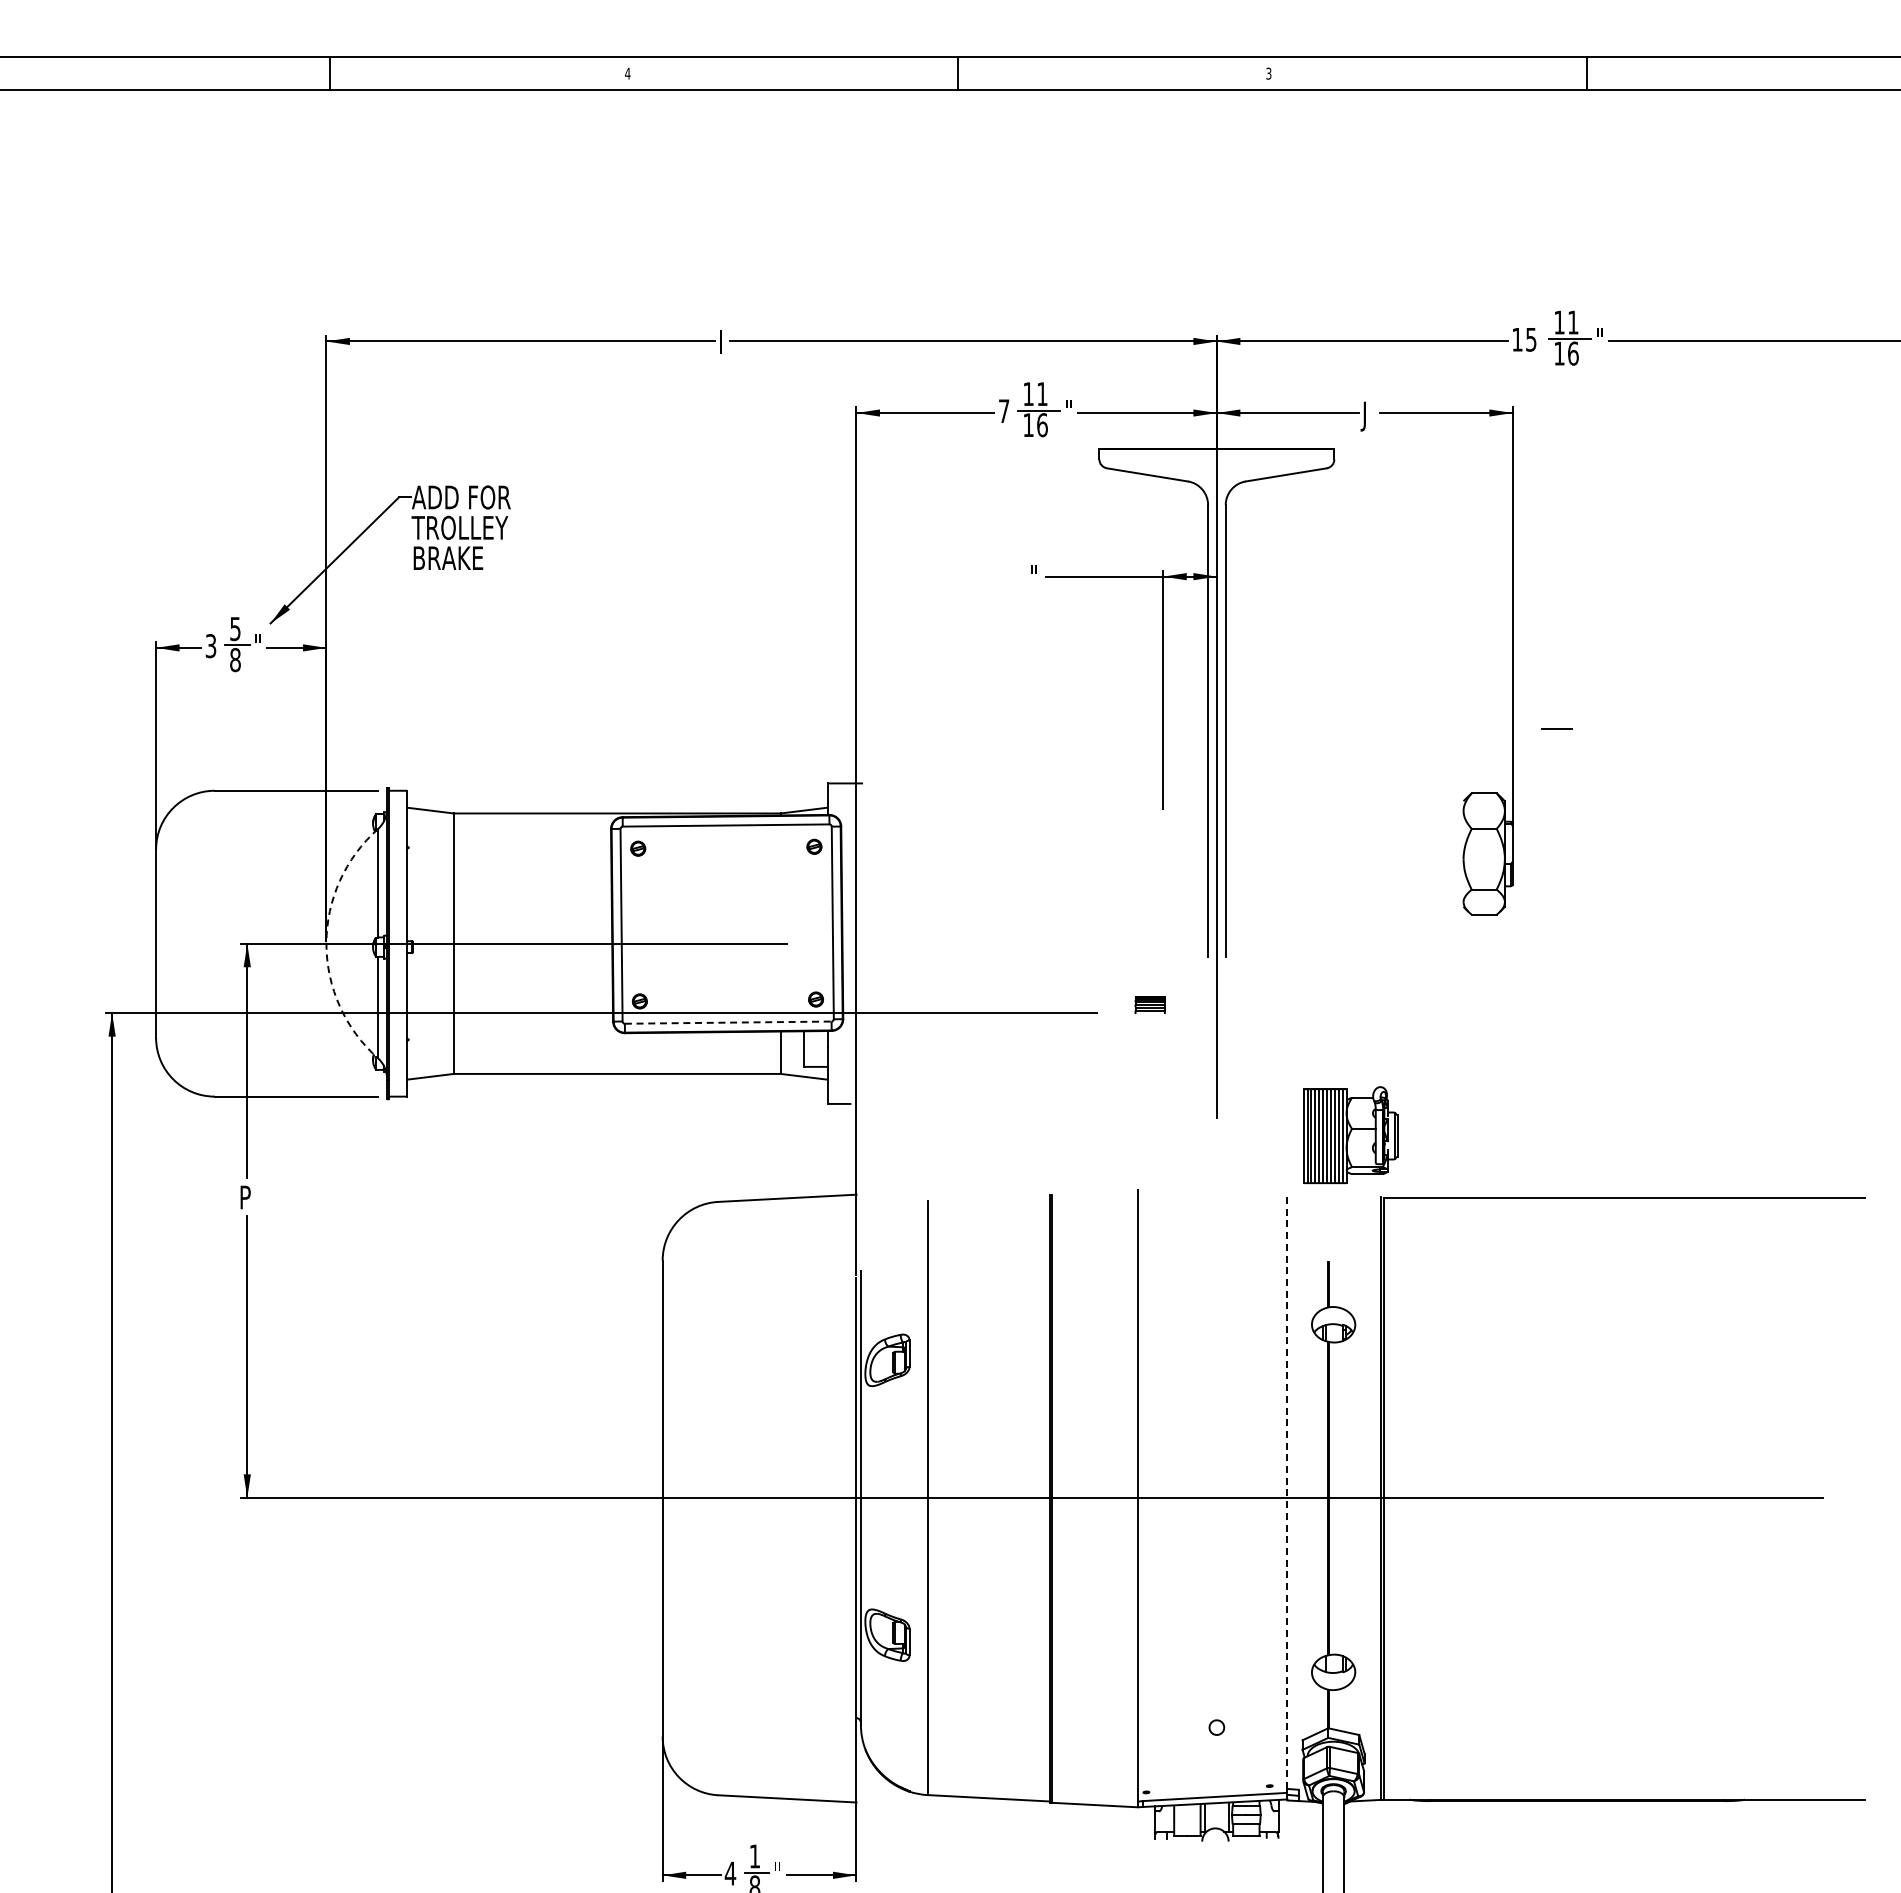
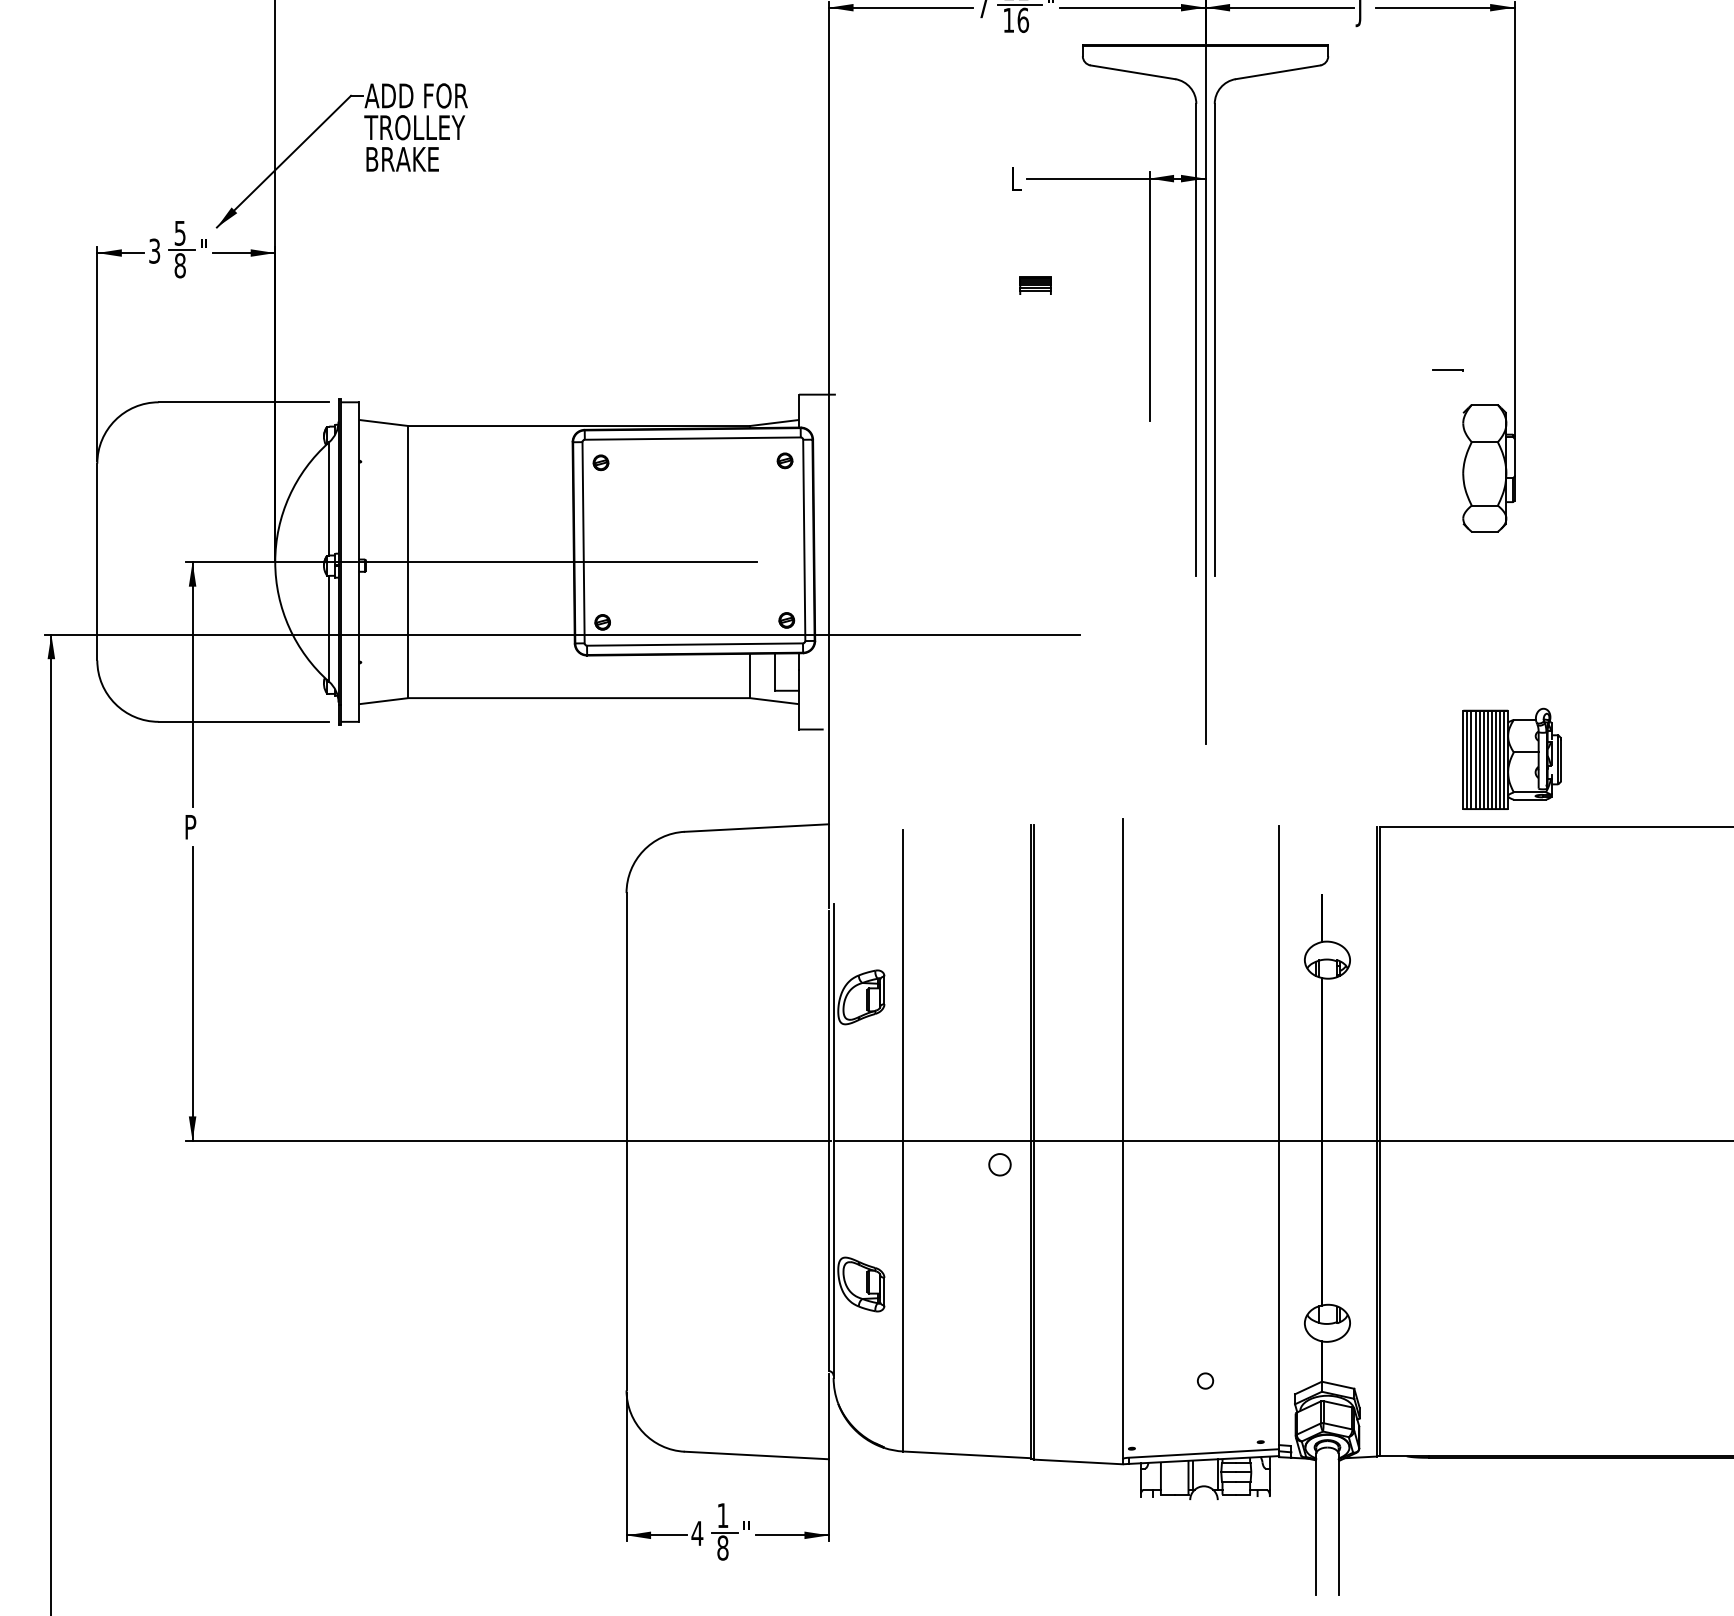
text: (1035, 576) -> (1016, 178), " -> L
line: (1556, 728) -> (1447, 369), moved
arc: (326, 943) -> (275, 561), dashed -> solid
part: (1149, 1004) -> (1034, 285), moved
line: (728, 1022) -> (695, 644), dashed -> solid
part: (1350, 1135) -> (1512, 759), moved
line: (1287, 1492) -> (1279, 1135), dashed -> solid
part: (1020, 1520) -> (1000, 1164), added

